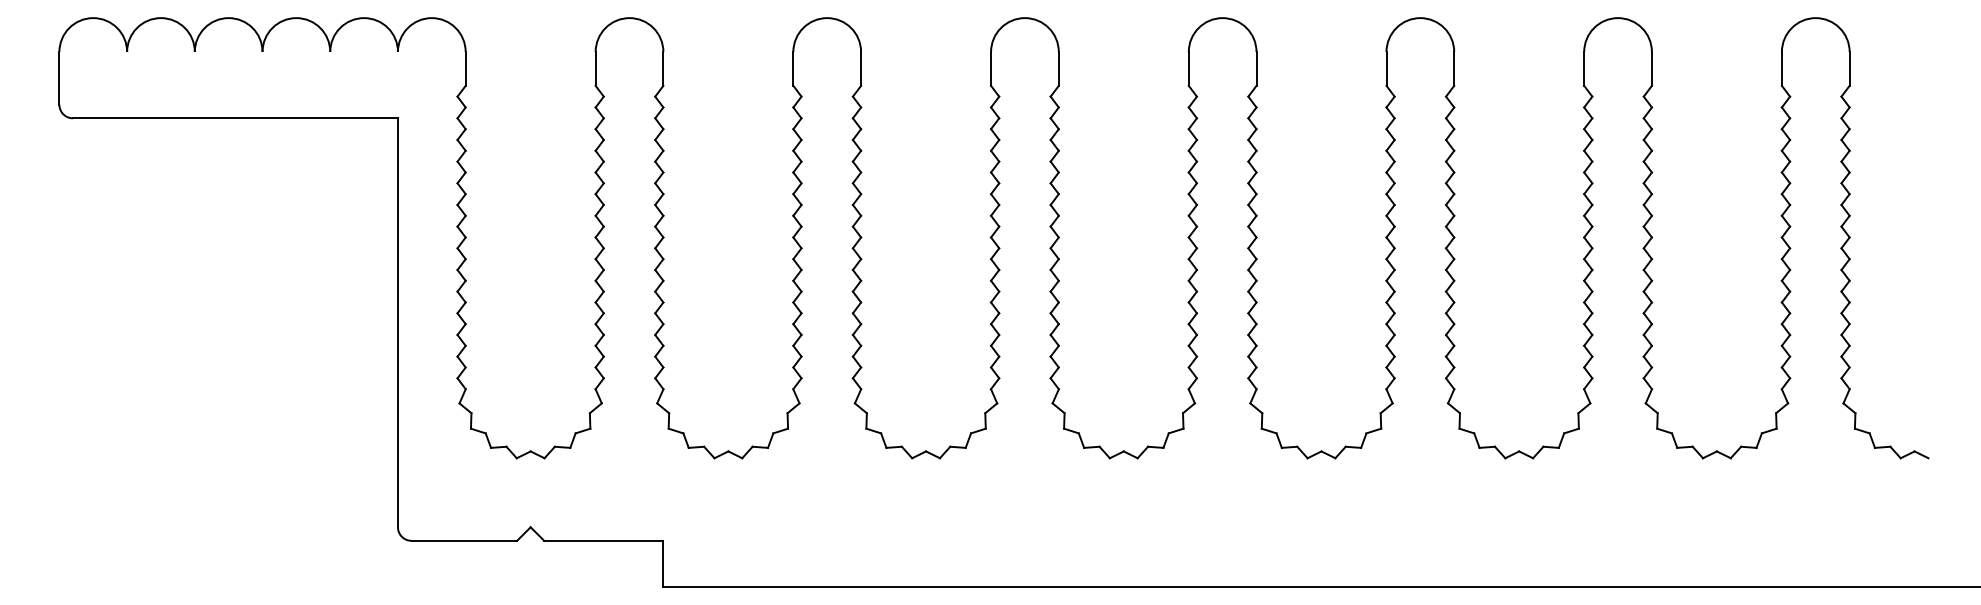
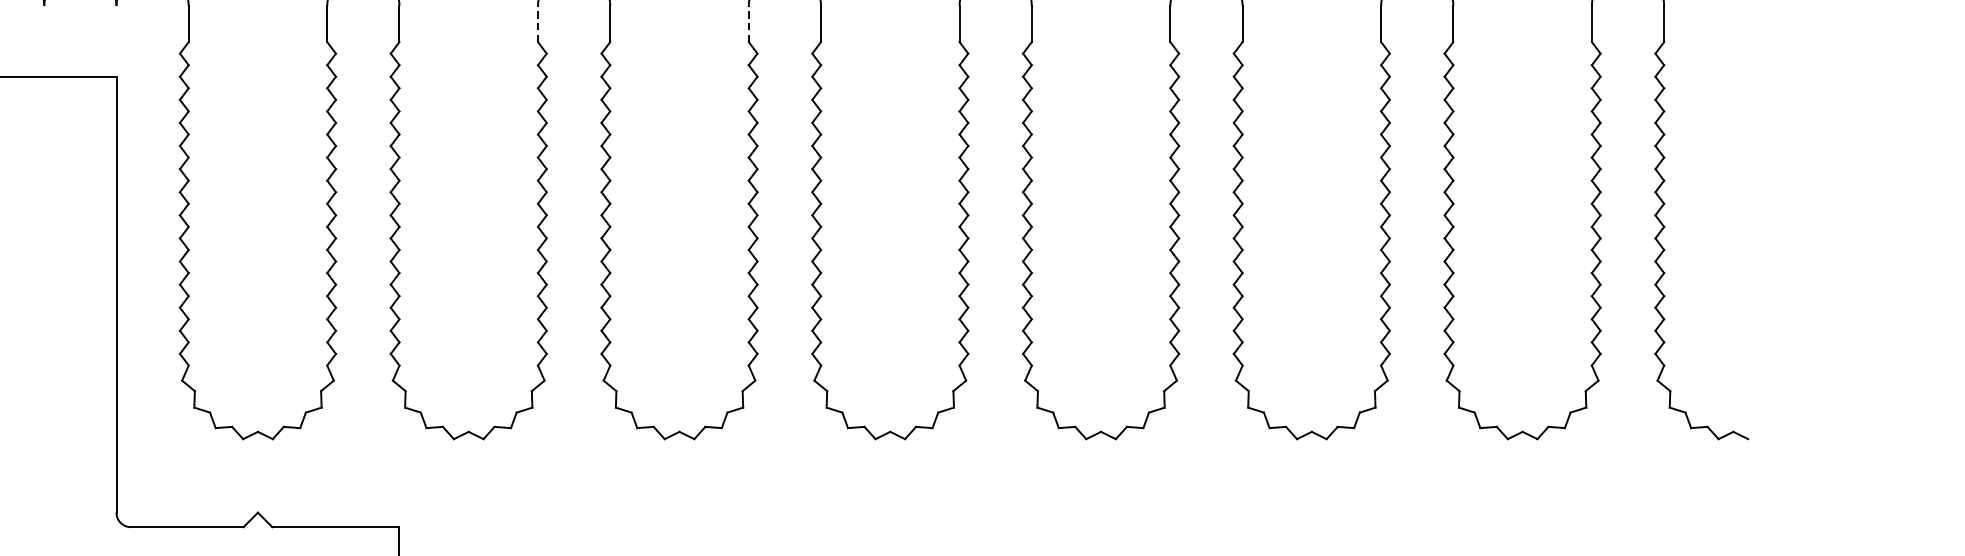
line: (793, 68) -> (538, 23), solid -> dashed
line: (991, 68) -> (749, 23), solid -> dashed

